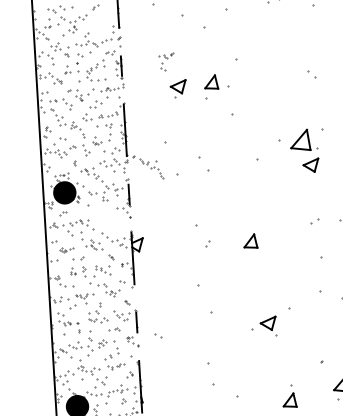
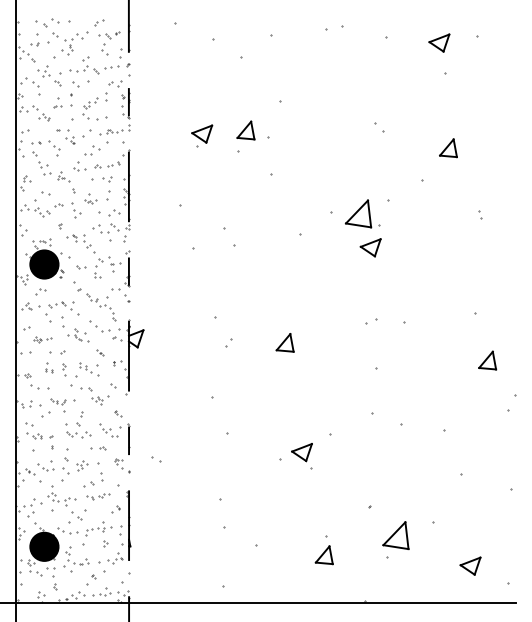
part: (166, 62) -> (109, 43), moved
part: (147, 166) -> (96, 304), moved

